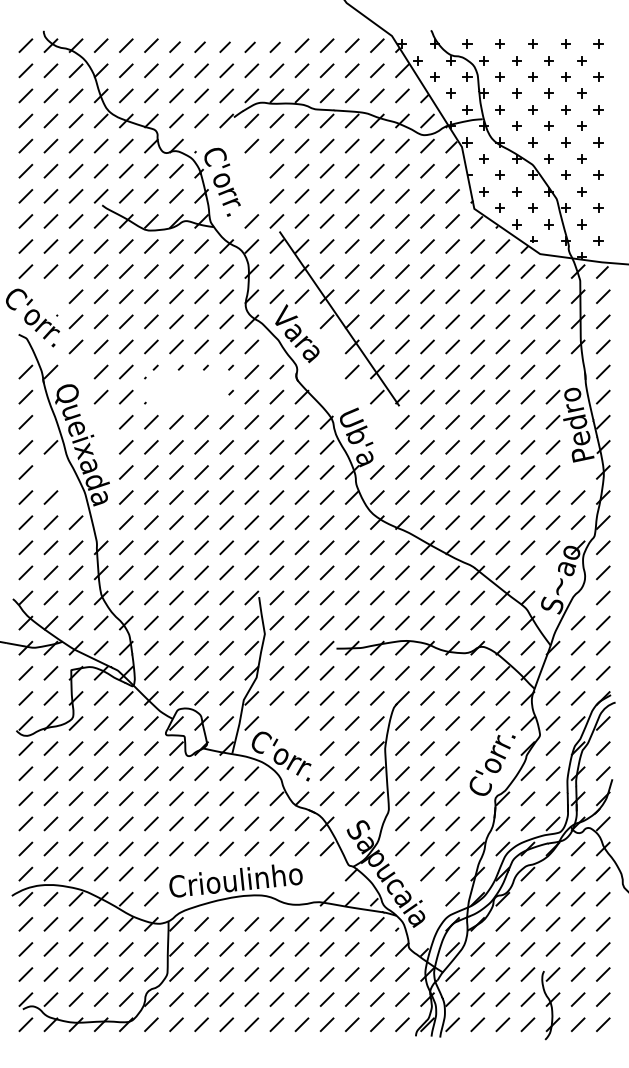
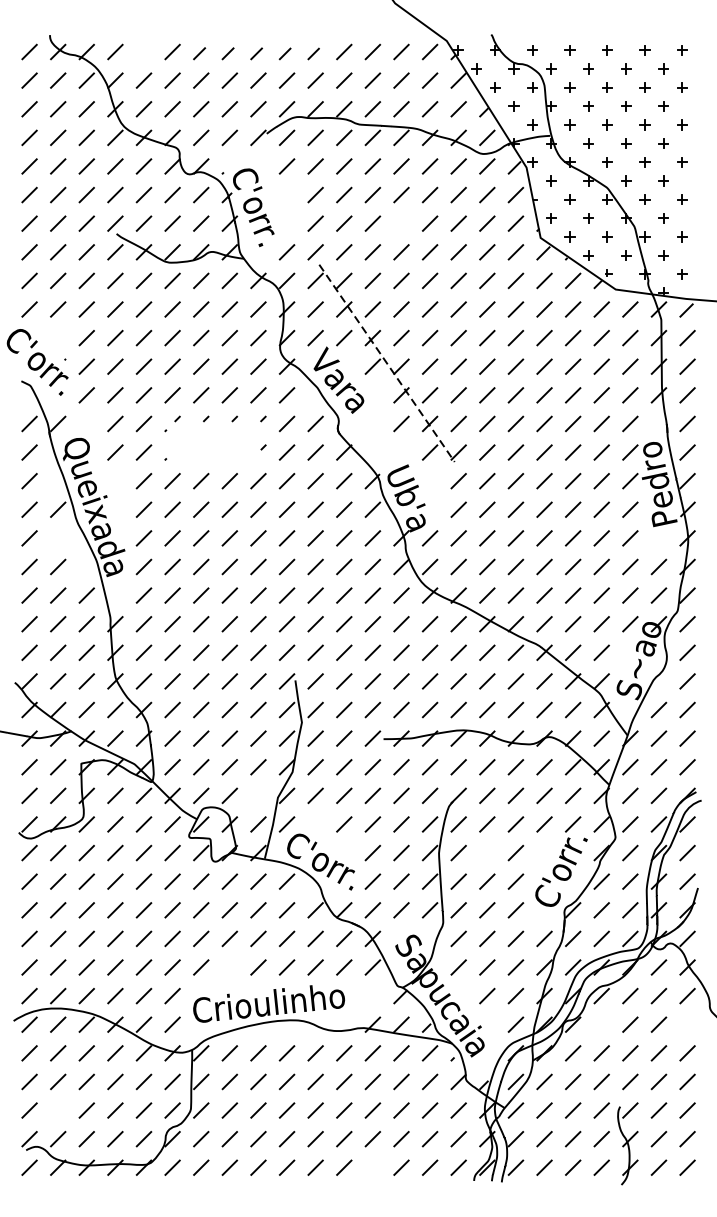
line: (126, 45) -> (144, 51), removed
line: (351, 196) -> (400, 223), removed
line: (339, 318) -> (386, 362), solid -> dashed
line: (226, 698) -> (258, 795), removed
line: (427, 748) -> (487, 852), removed
line: (201, 848) -> (229, 966), removed
line: (527, 898) -> (601, 1023), removed
line: (602, 898) -> (686, 1023), removed
line: (50, 974) -> (57, 1110), removed
line: (326, 1024) -> (372, 1167), removed

